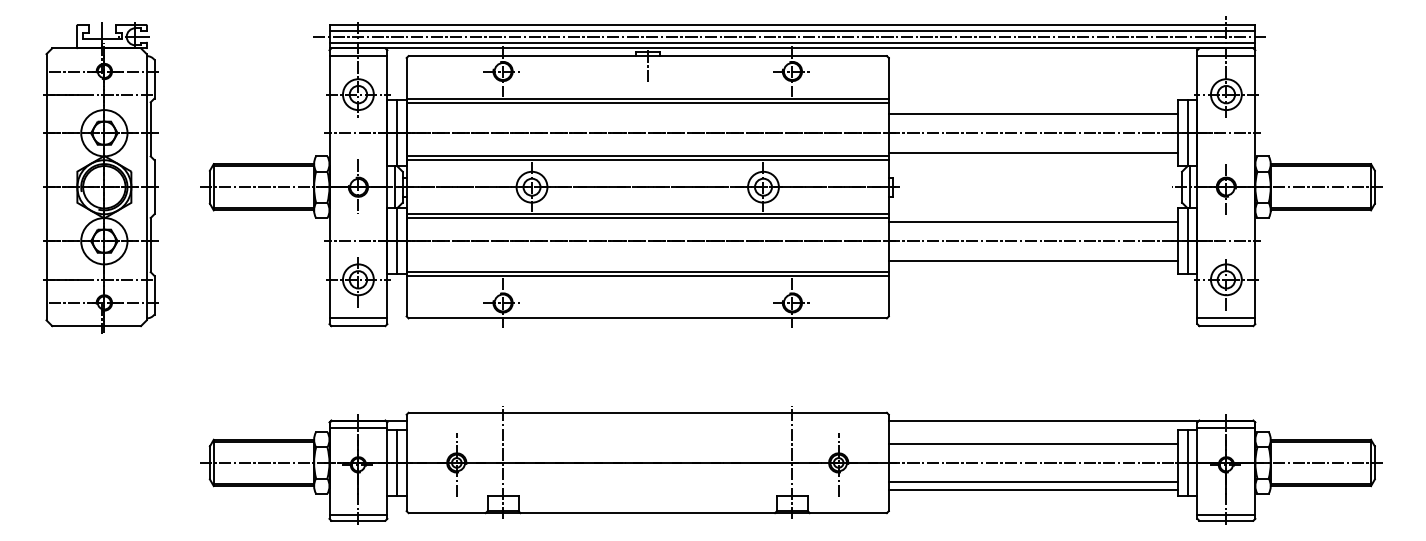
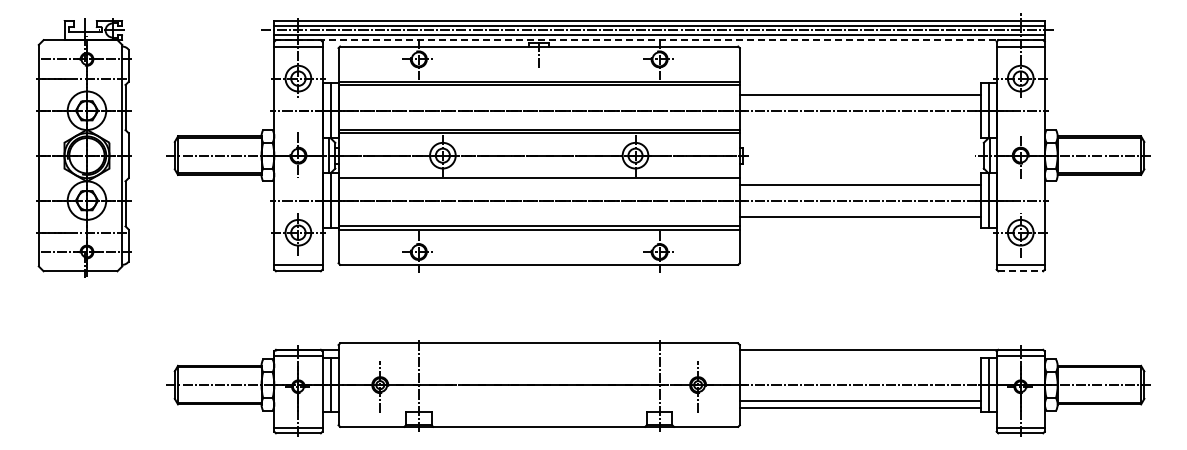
line: (793, 48) -> (660, 40), solid -> dashed
line: (1032, 152) -> (859, 126), removed
line: (646, 218) -> (538, 181), removed
line: (1227, 326) -> (1021, 271), solid -> dashed
line: (1032, 444) -> (859, 369), removed

